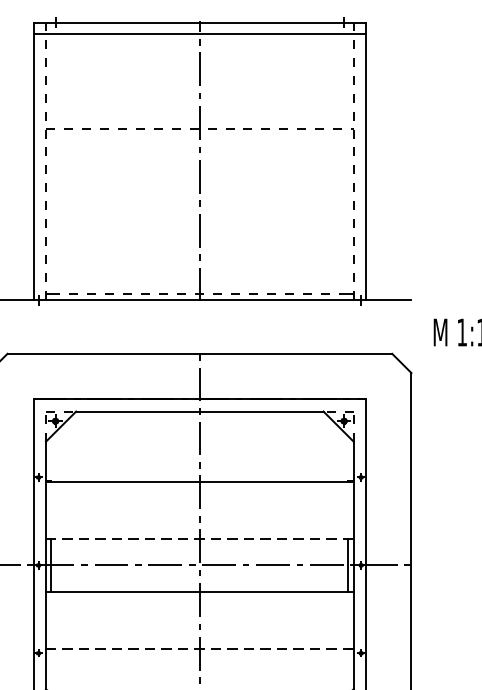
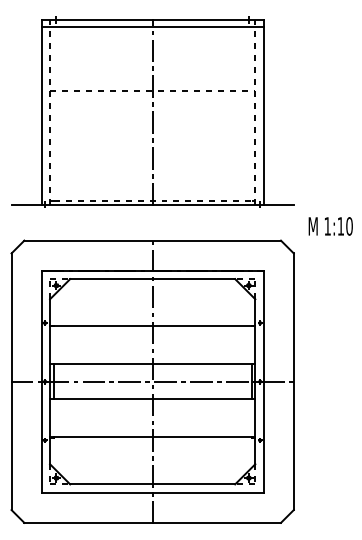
line: (199, 539) -> (152, 364), dashed -> solid
line: (199, 648) -> (152, 437), dashed -> solid

